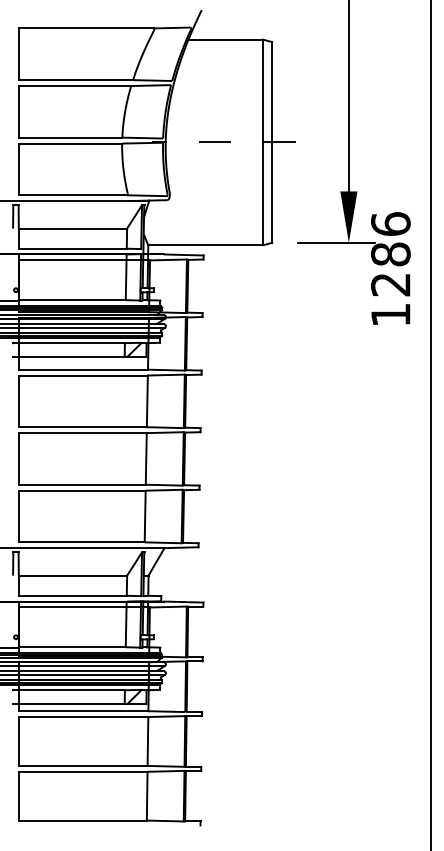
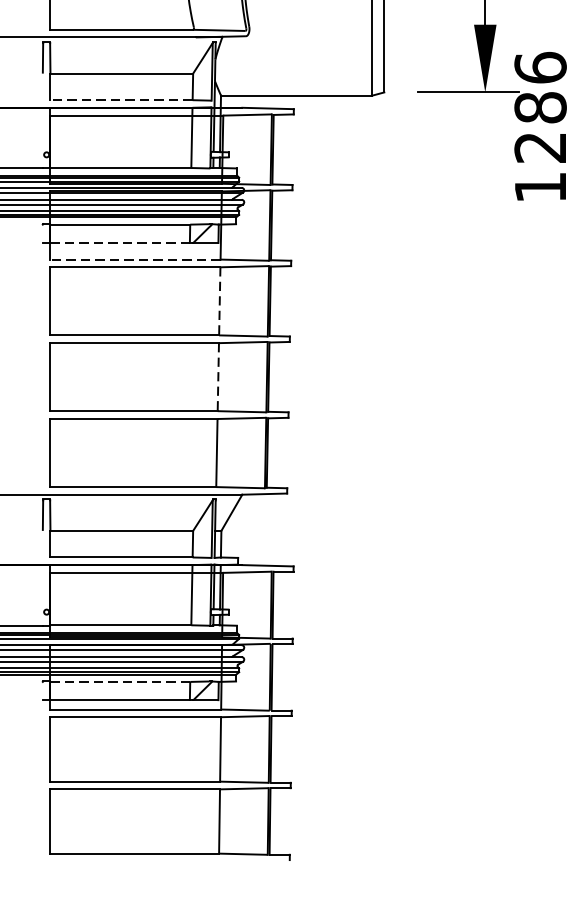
line: (72, 248) -> (121, 99), solid -> dashed
line: (71, 357) -> (119, 243), solid -> dashed
line: (83, 369) -> (135, 259), solid -> dashed
line: (147, 401) -> (219, 301), solid -> dashed
line: (146, 458) -> (218, 376), solid -> dashed
line: (72, 690) -> (121, 682), solid -> dashed

